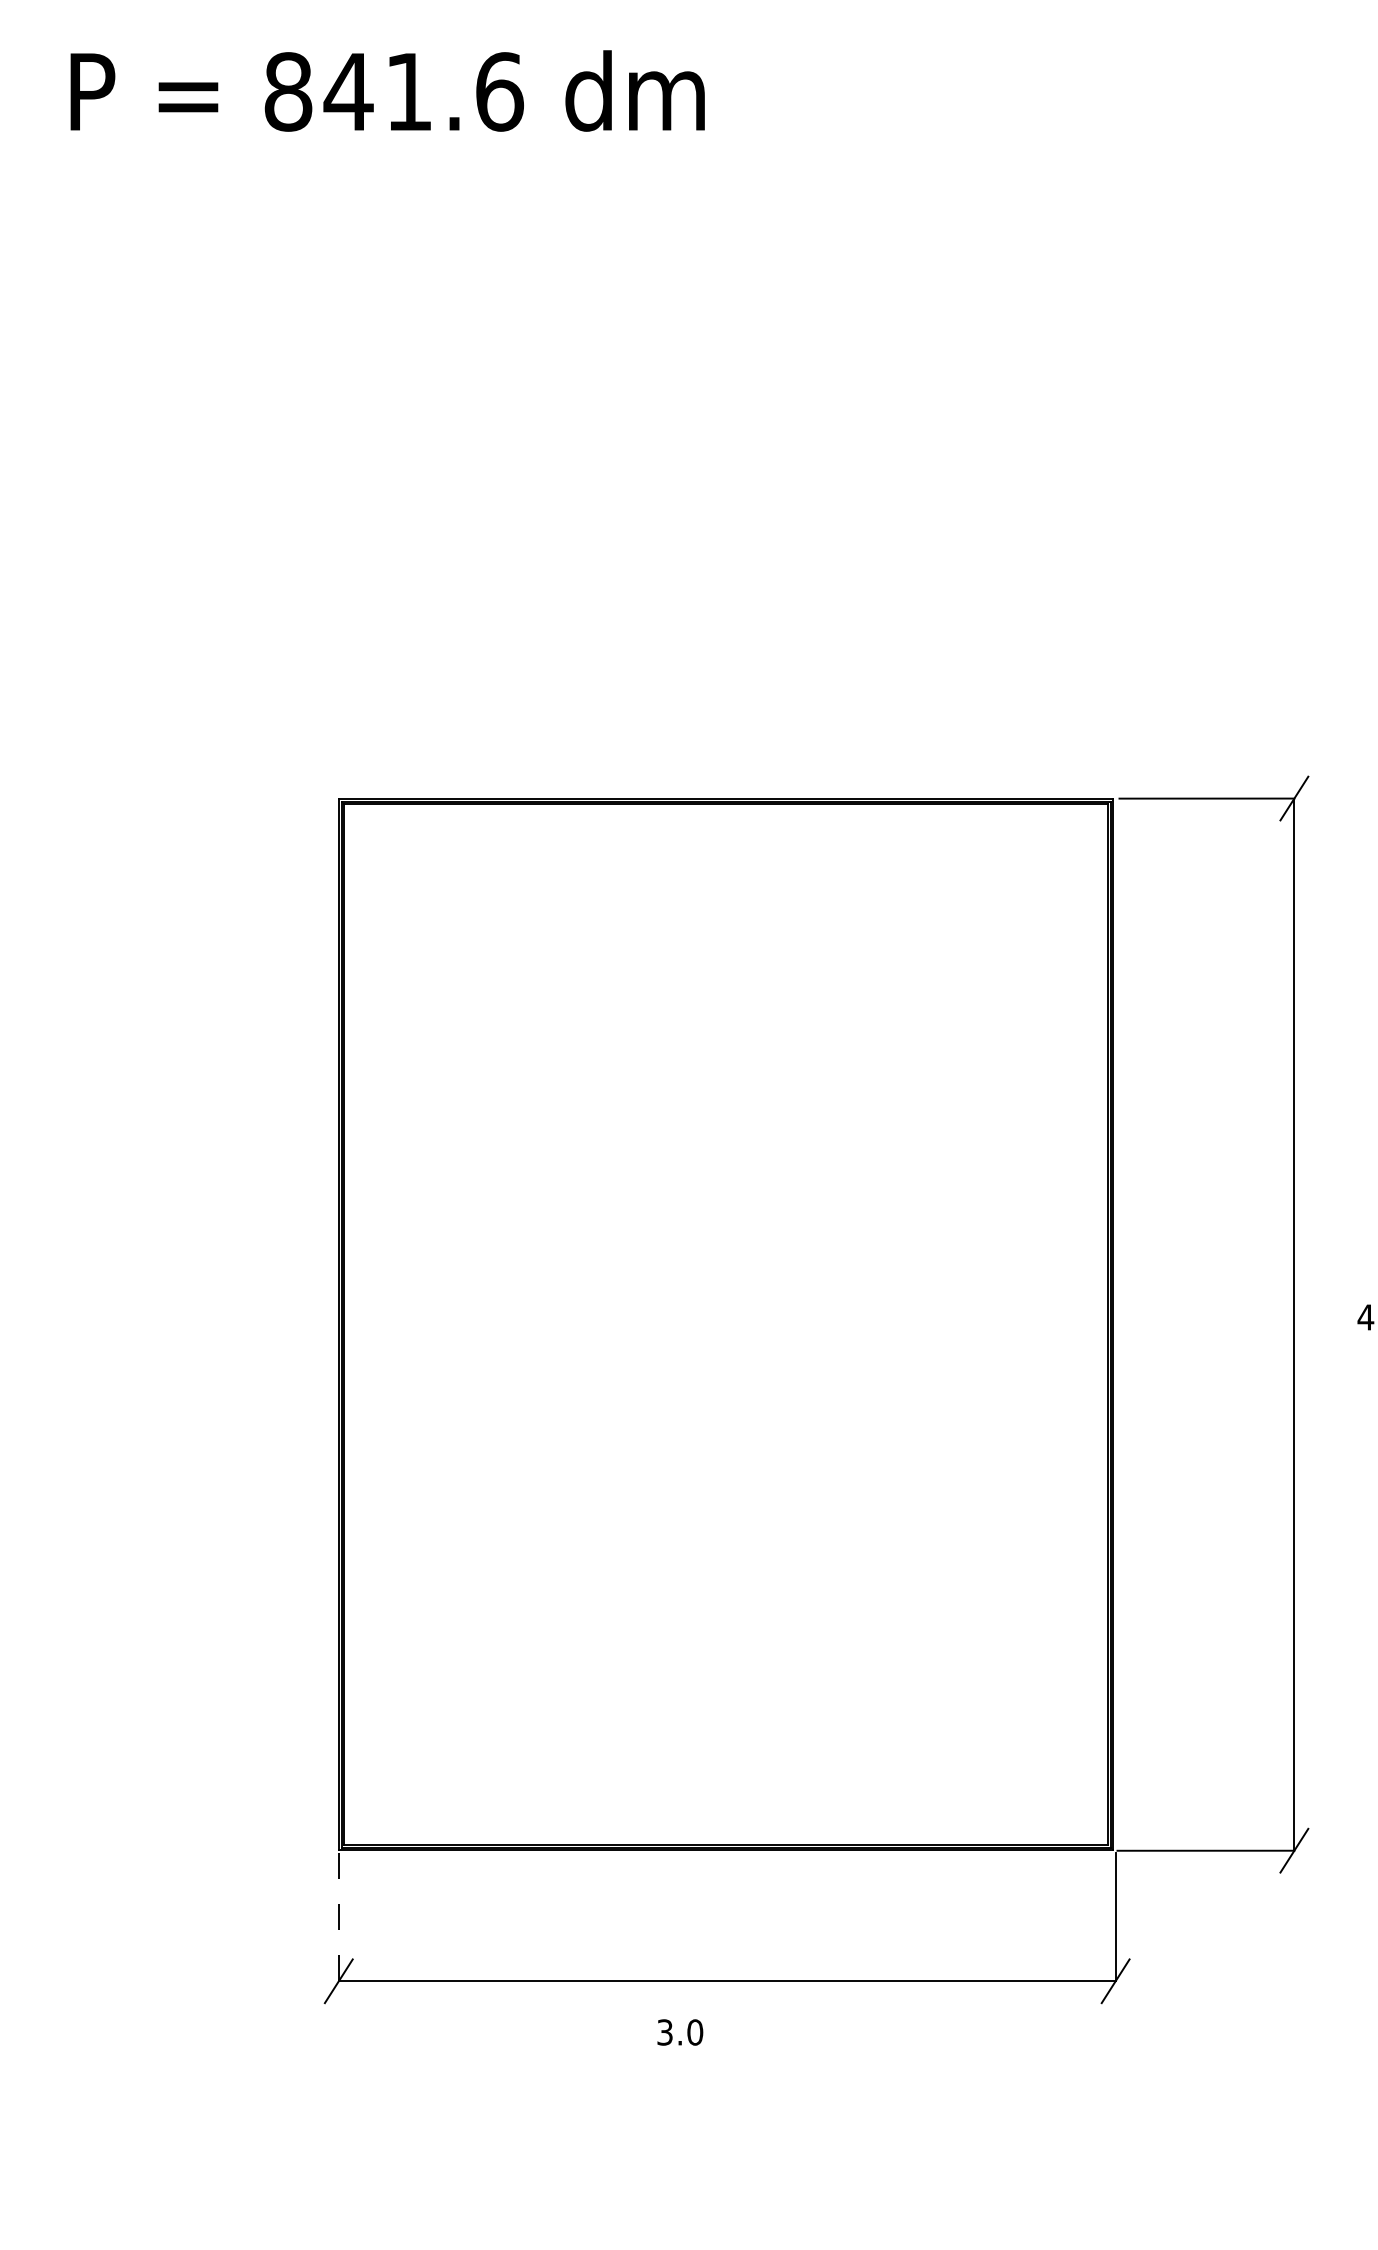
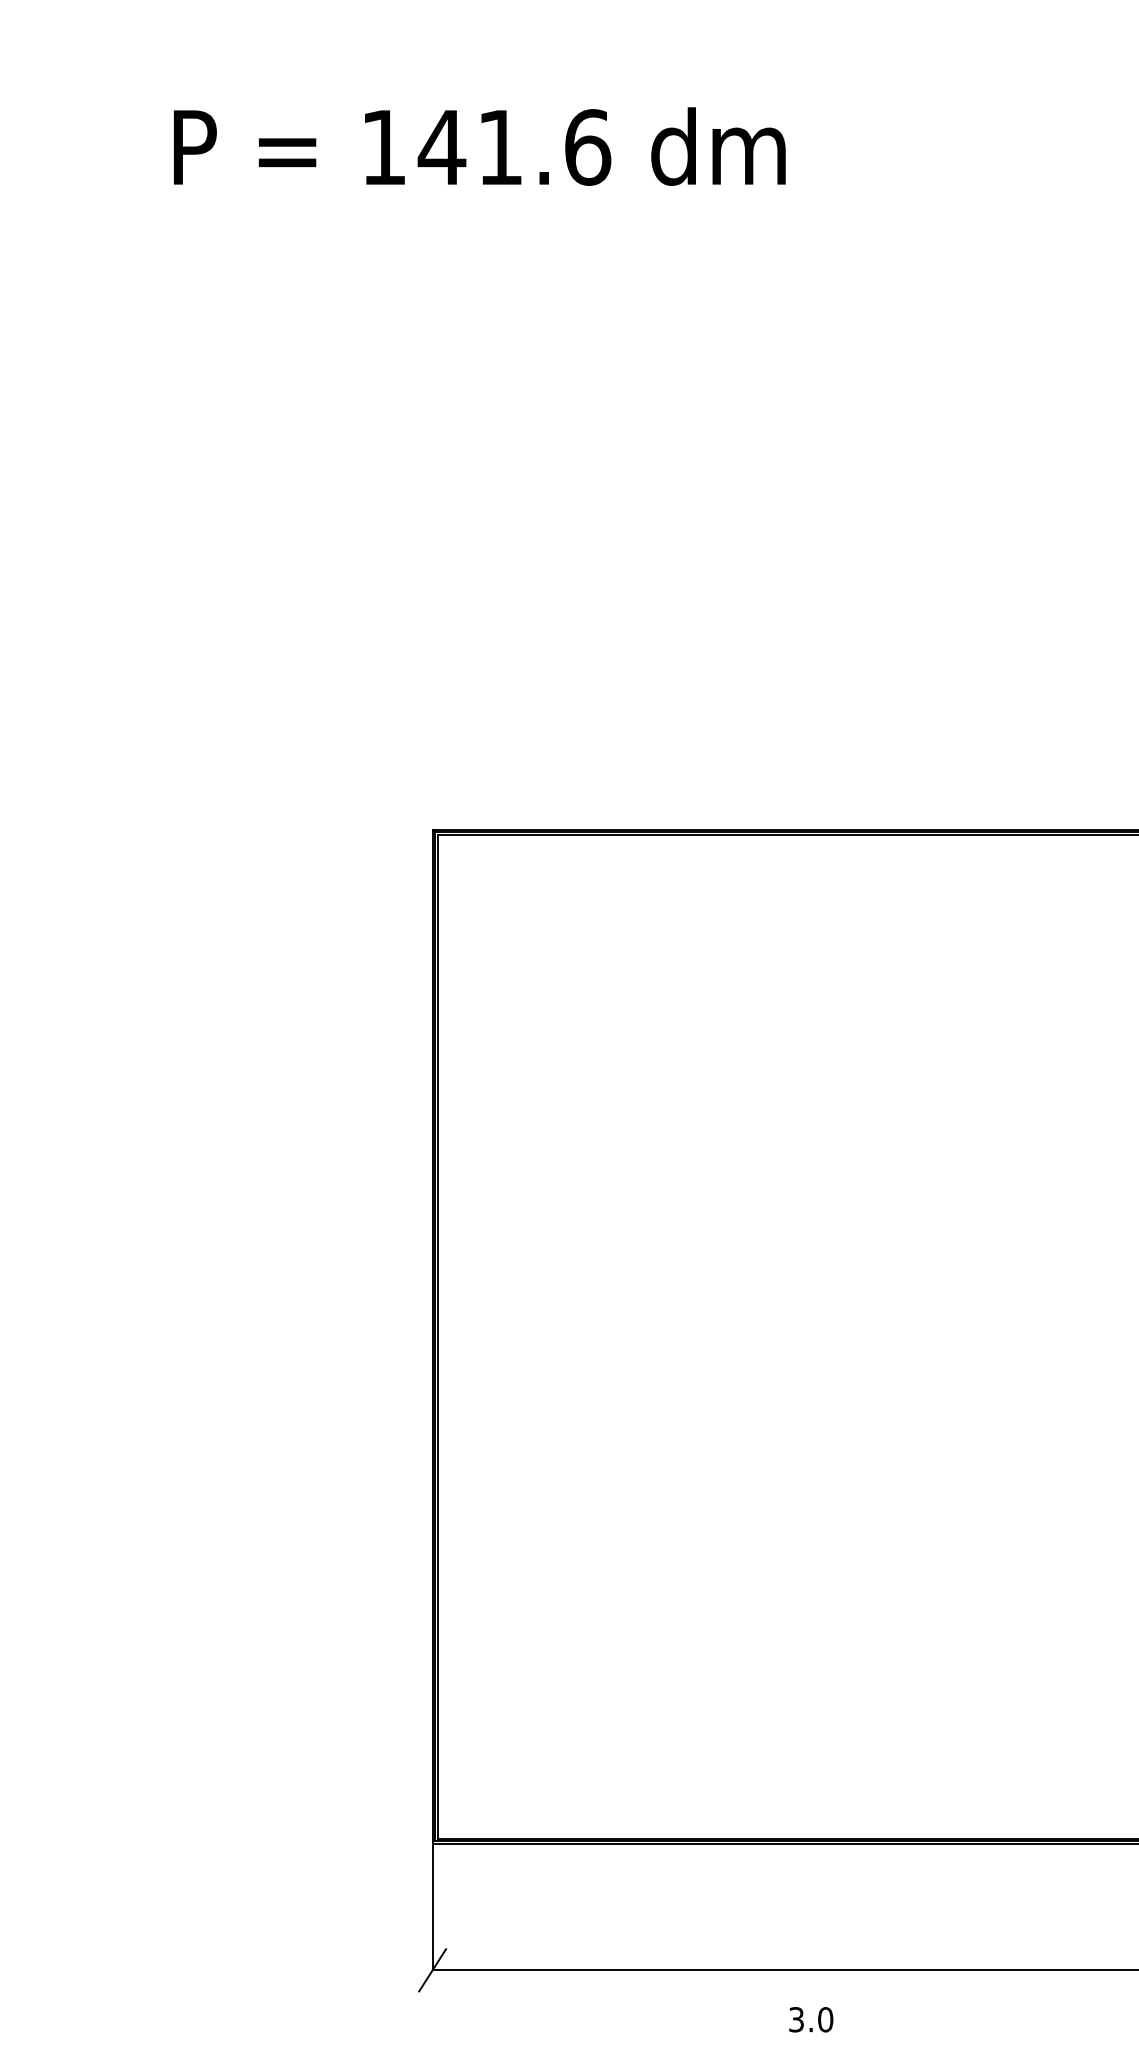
text: (288, 91) -> (384, 147), 841.6 -> 141.6
line: (338, 1917) -> (432, 1908), dashed -> solid
text: (680, 2032) -> (811, 2019), moved

